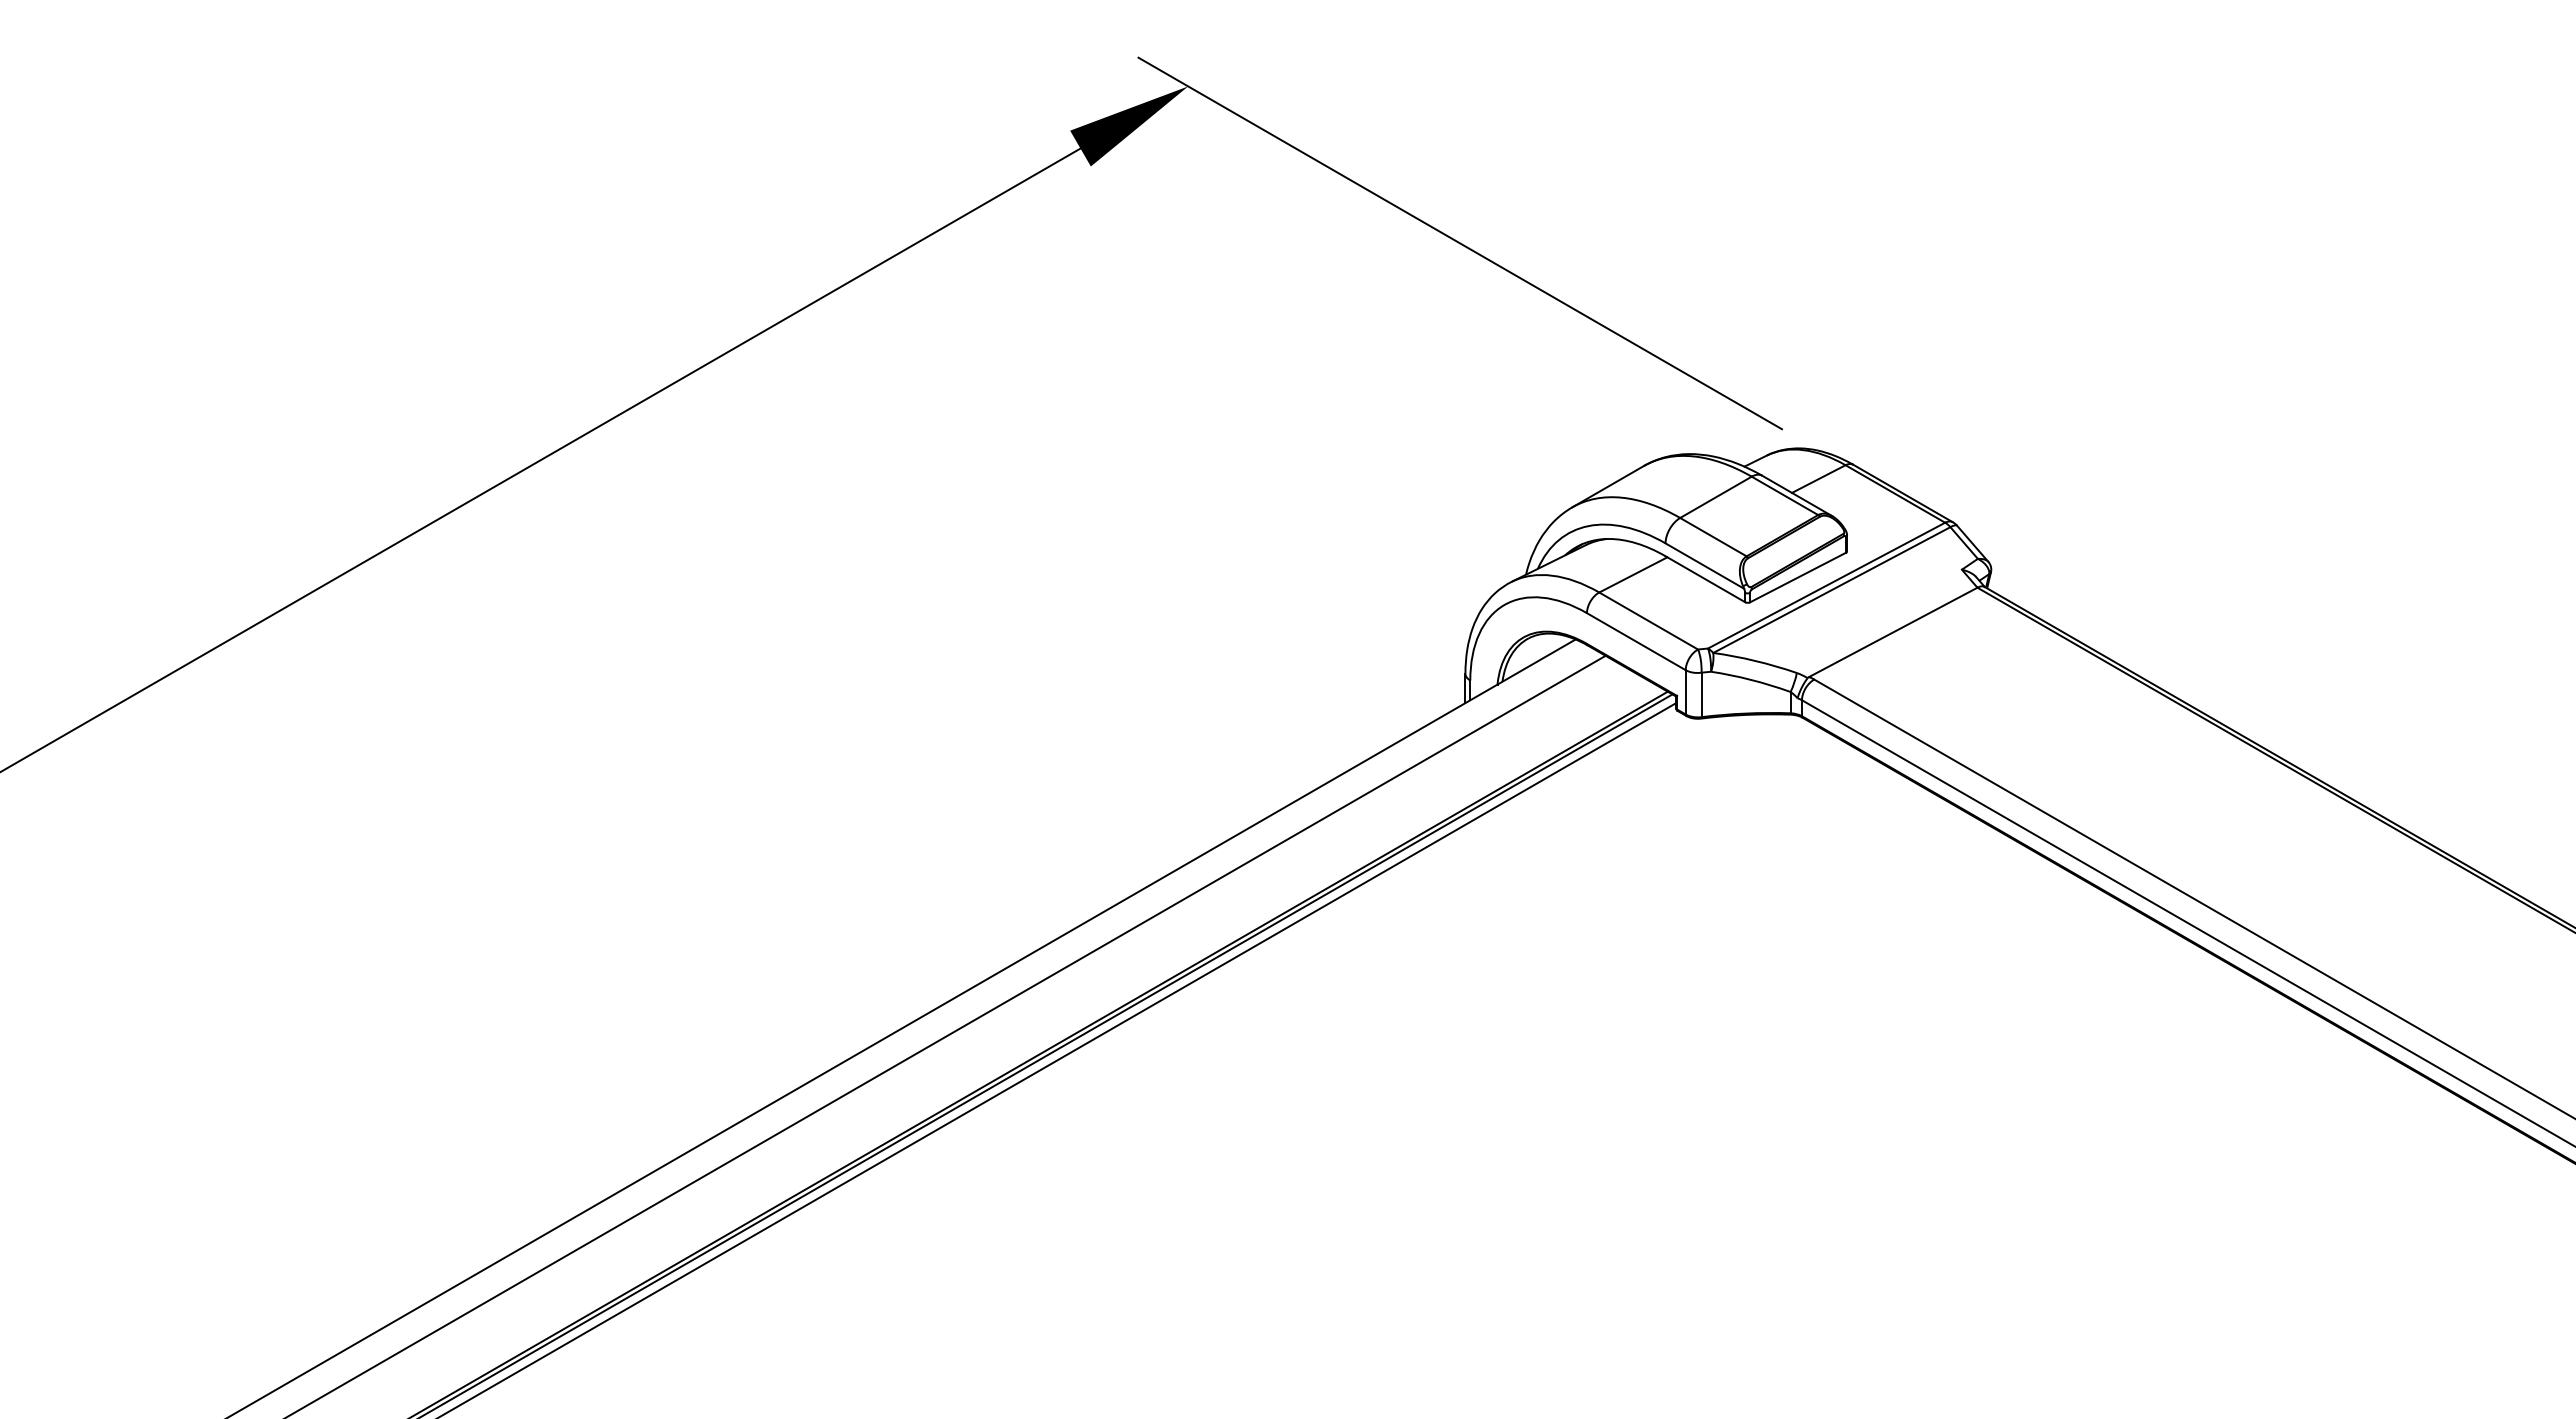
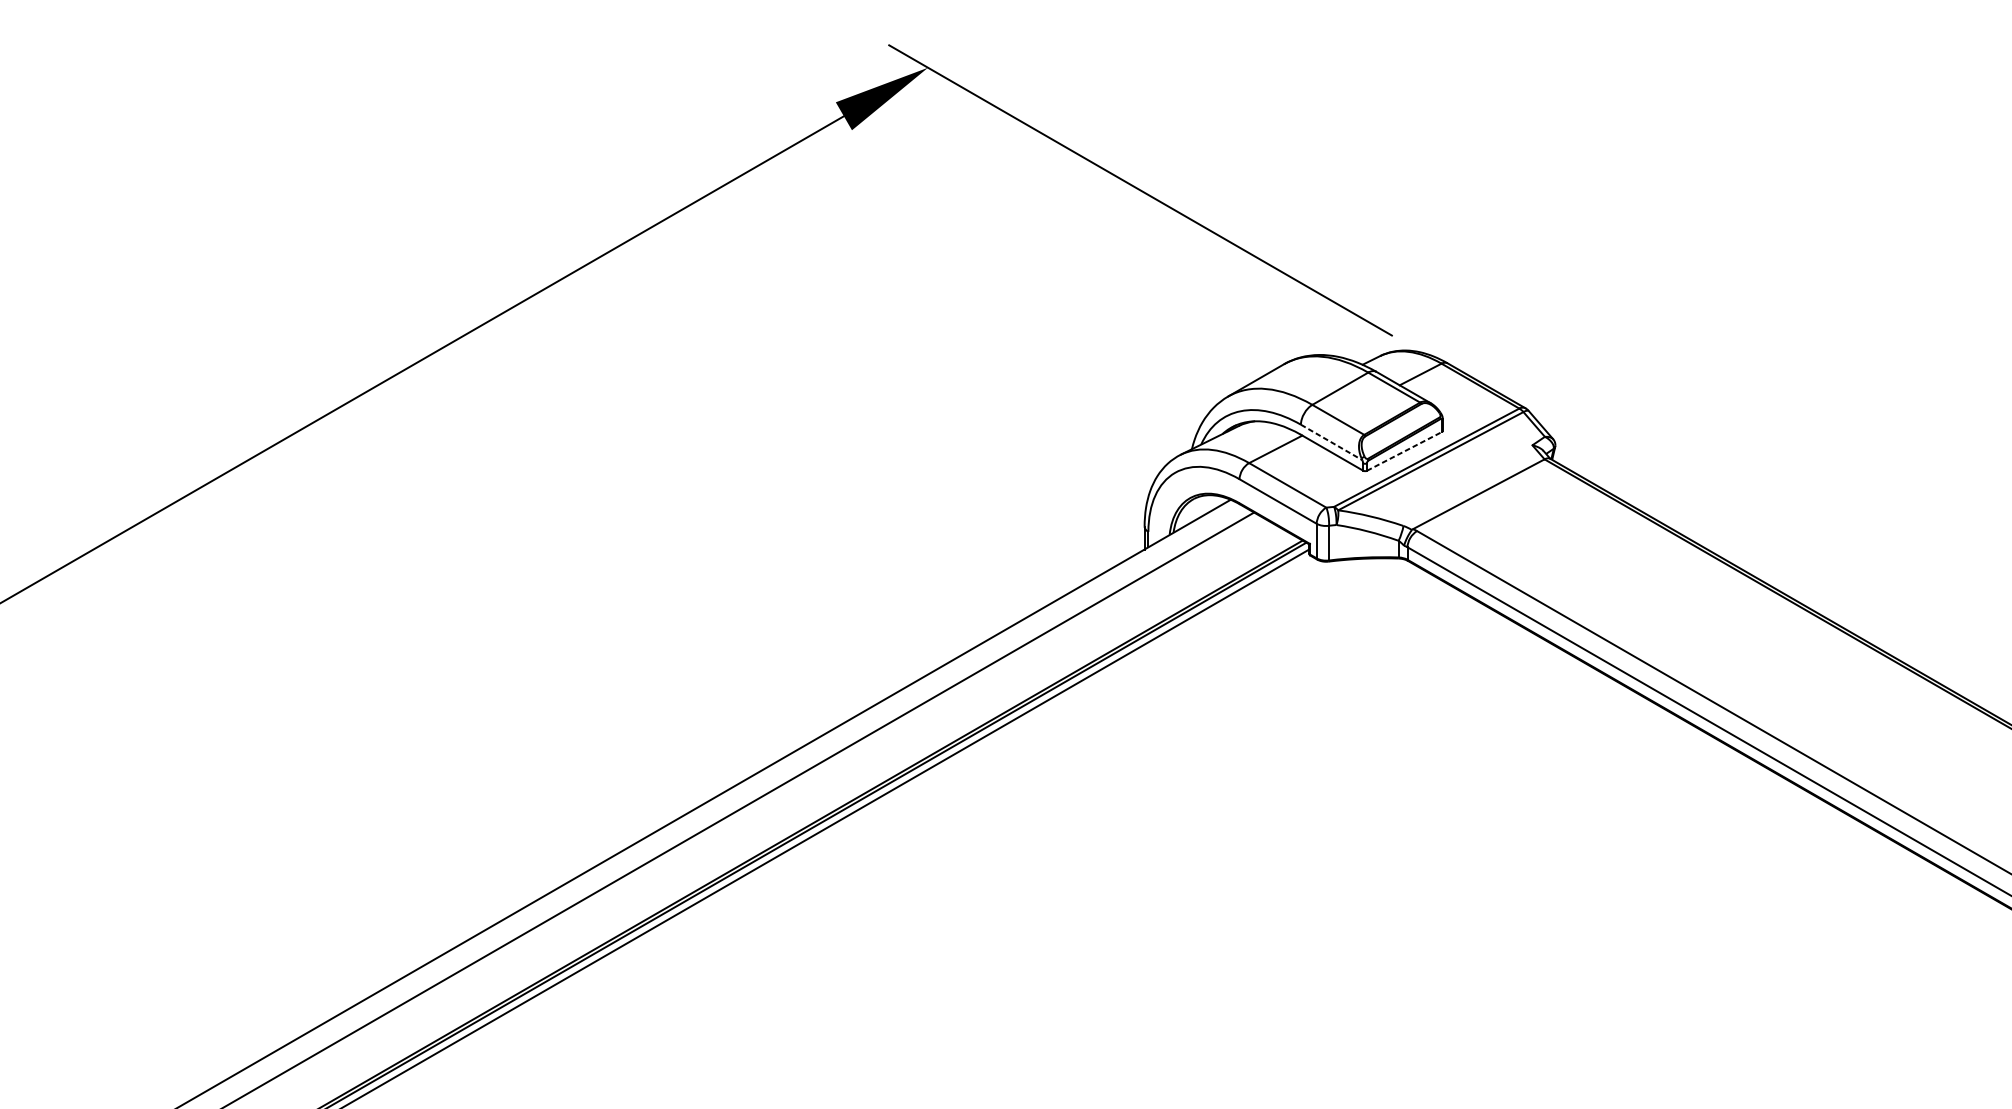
line: (1705, 566) -> (1332, 442), solid -> dashed
line: (1798, 577) -> (1404, 451), solid -> dashed

